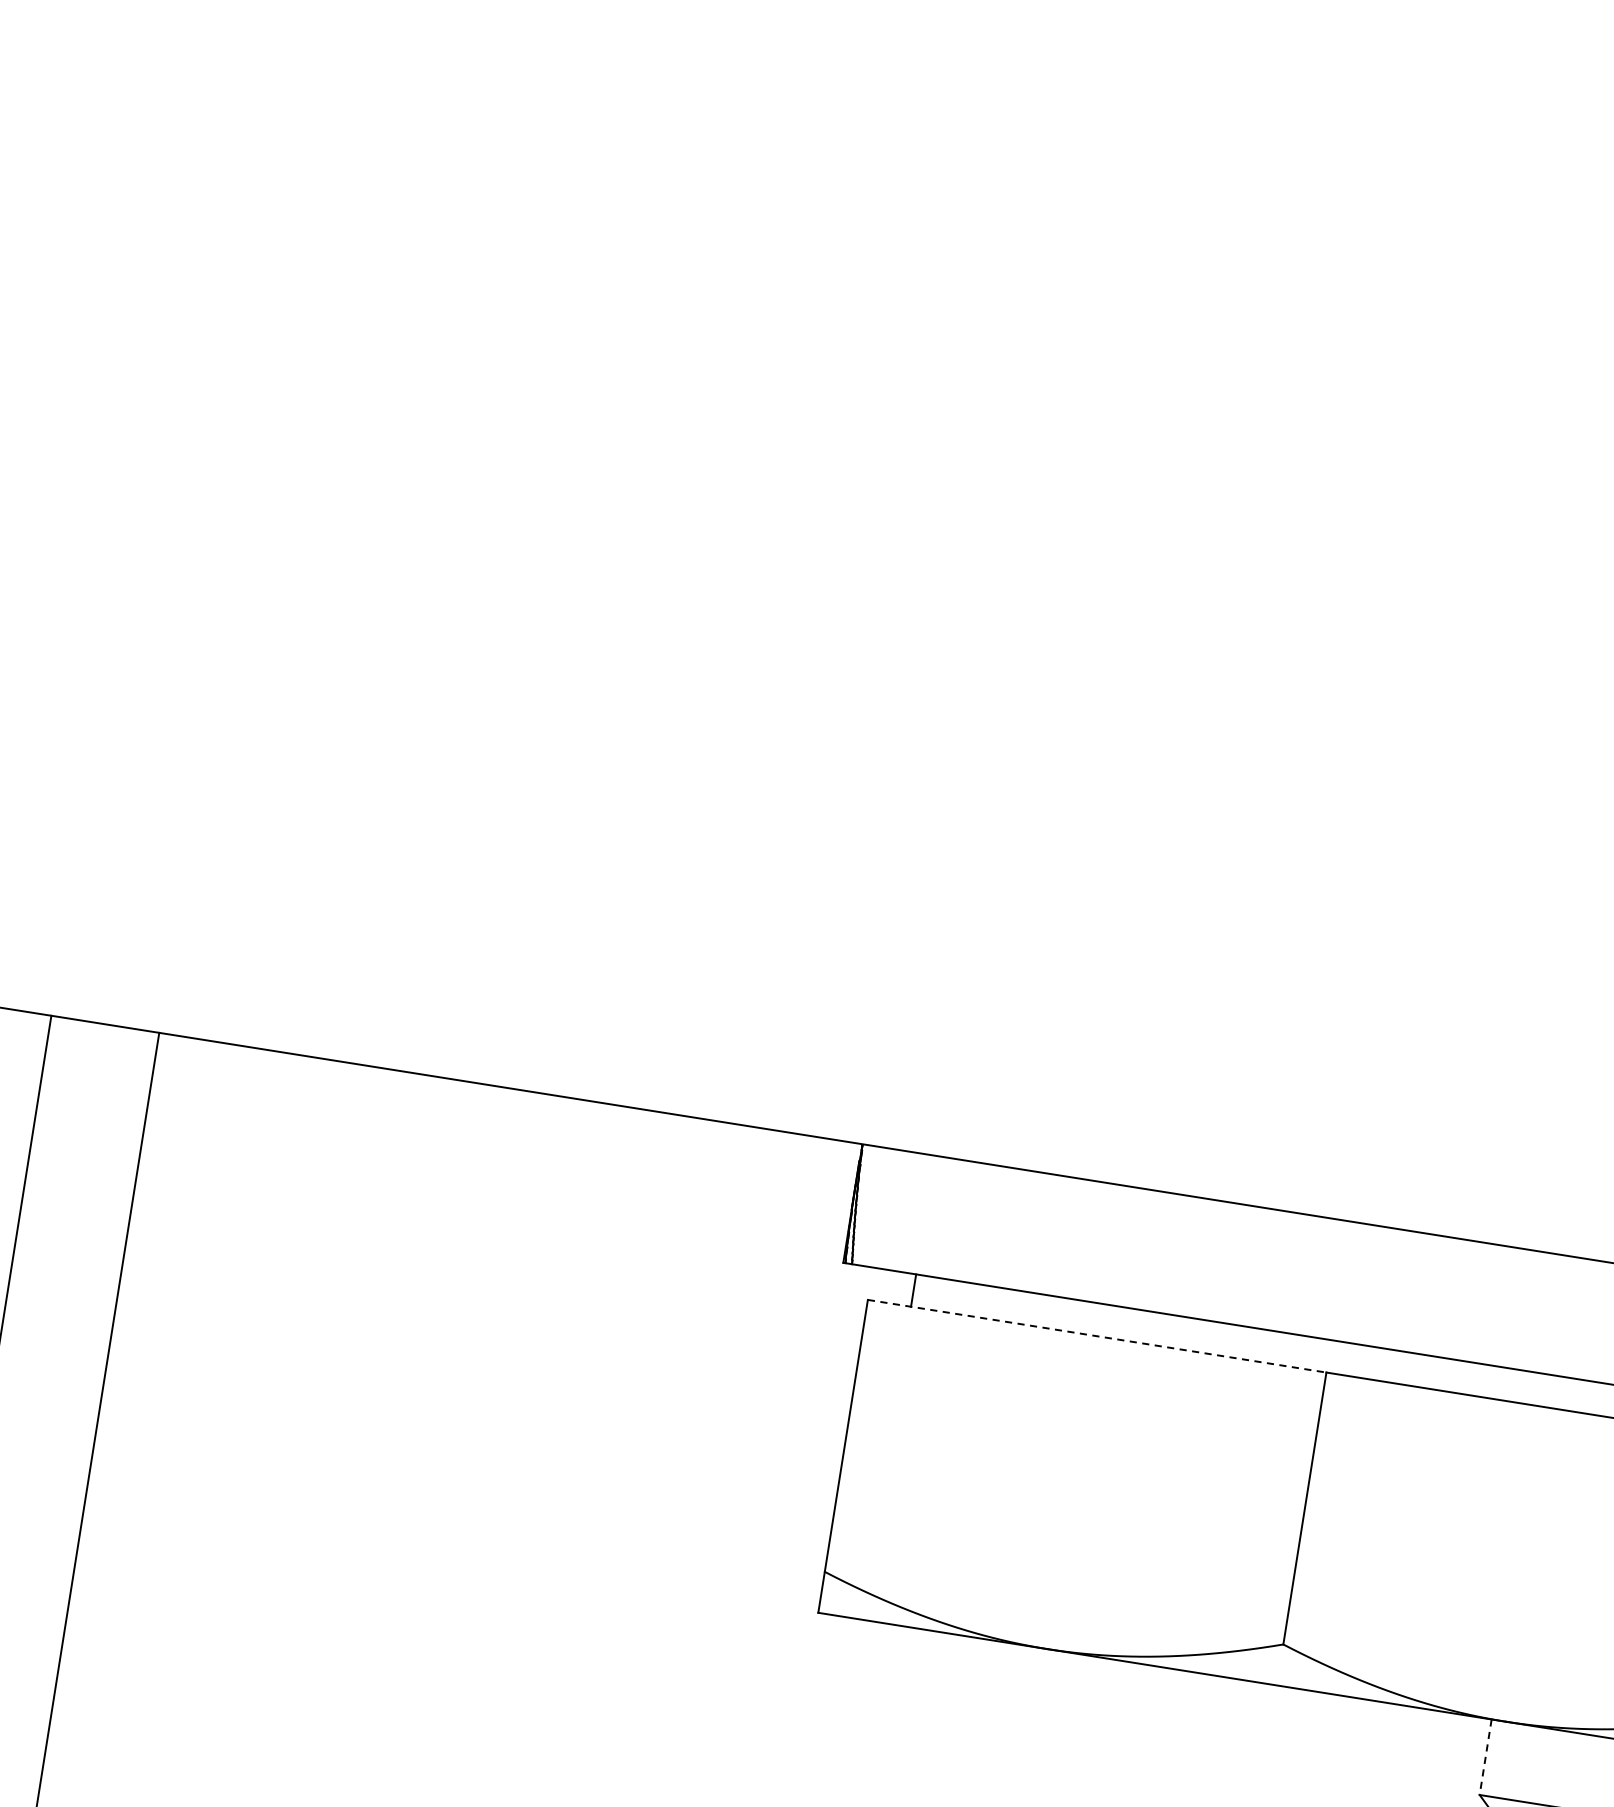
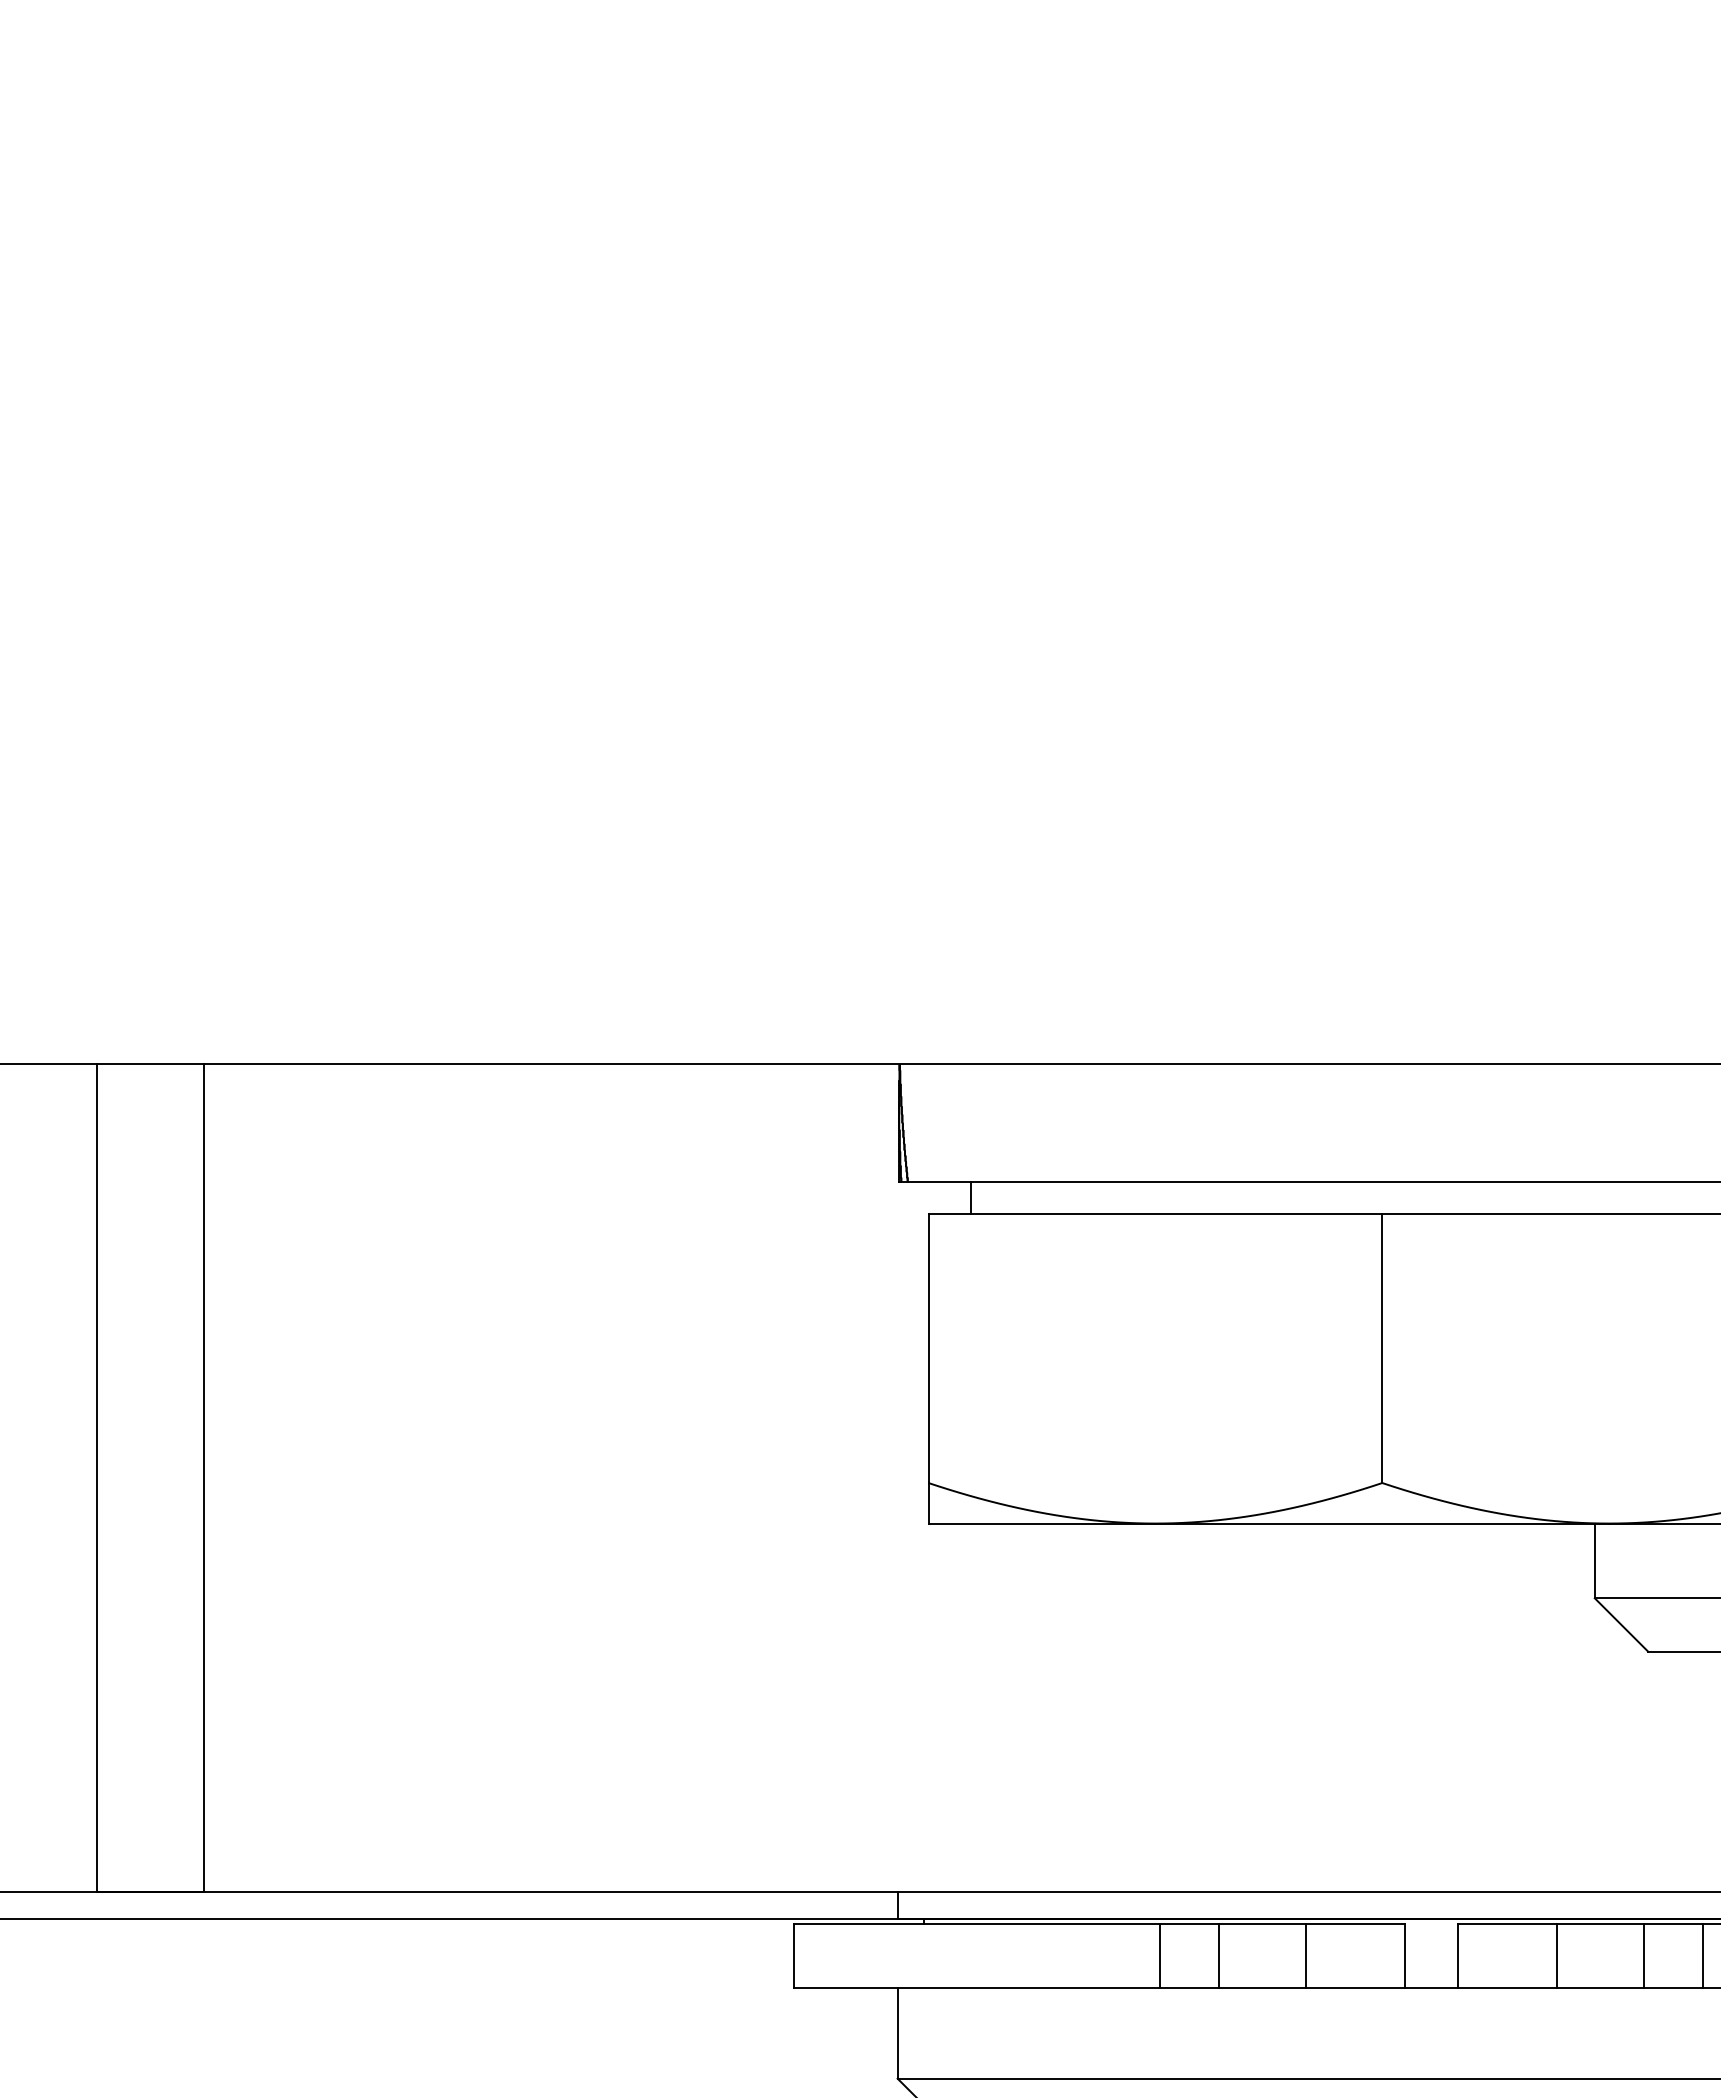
line: (1097, 1335) -> (1155, 1213), dashed -> solid
line: (1485, 1757) -> (1594, 1561), dashed -> solid

